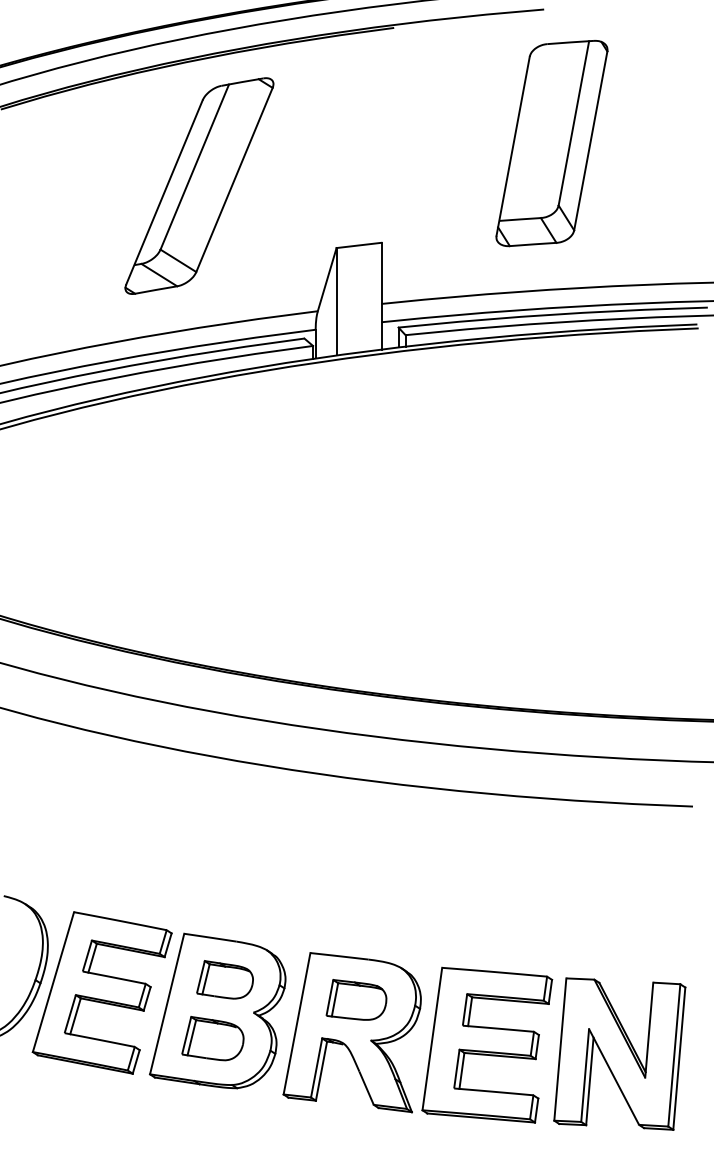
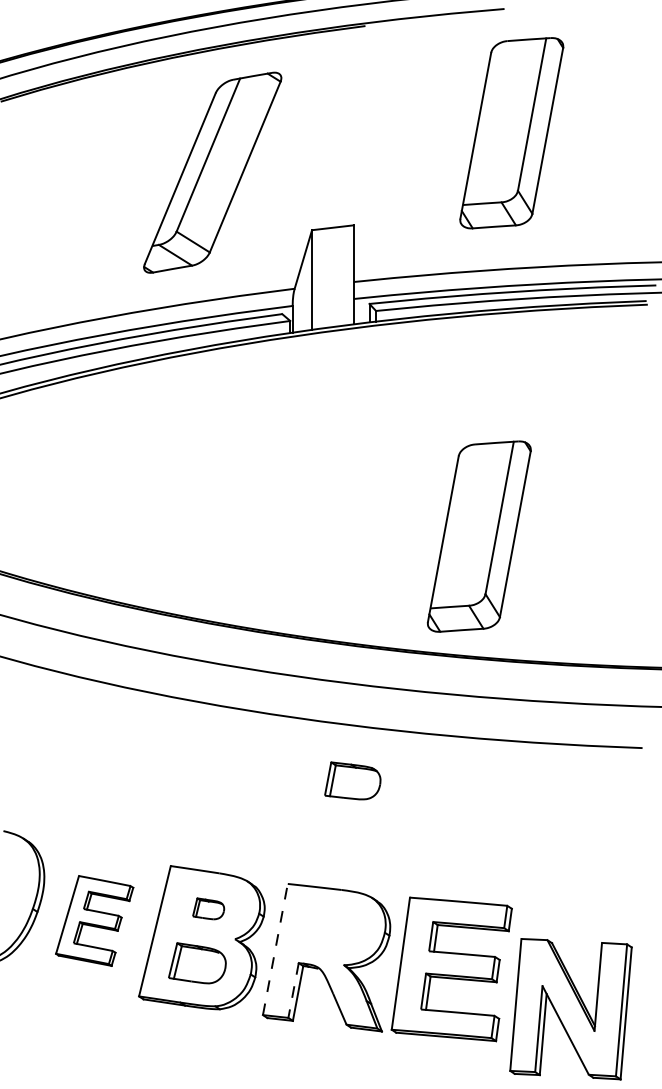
part: (199, 185) -> (212, 172), moved
part: (516, 578) -> (478, 536), added
part: (224, 979) -> (208, 908), size x0.6
part: (101, 992) -> (94, 920), size x0.6
part: (356, 999) -> (352, 780), moved
line: (297, 1023) -> (275, 949), solid -> dashed
part: (619, 1053) -> (570, 1008), moved
line: (316, 1068) -> (293, 990), solid -> dashed

